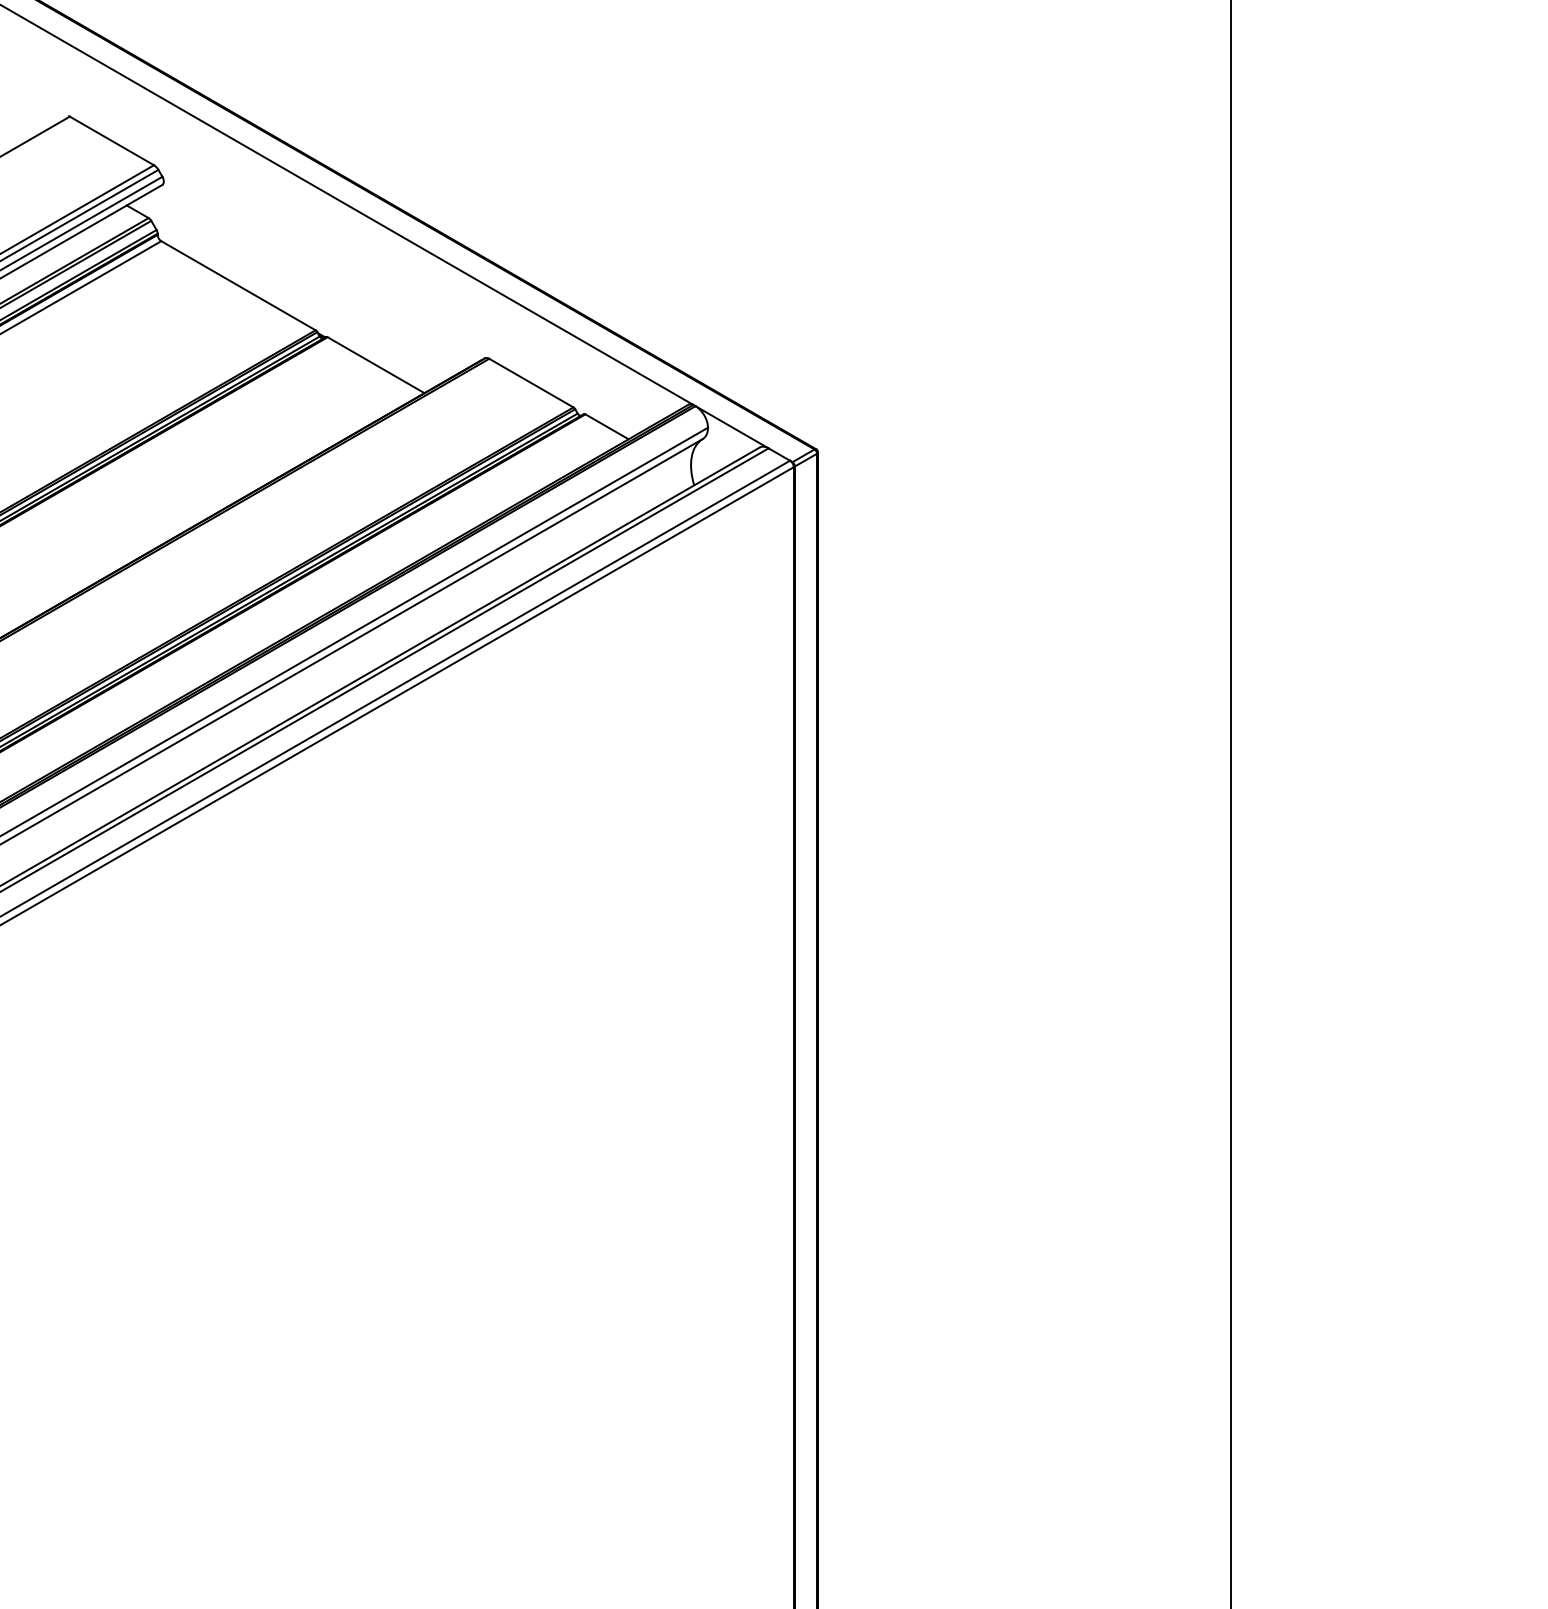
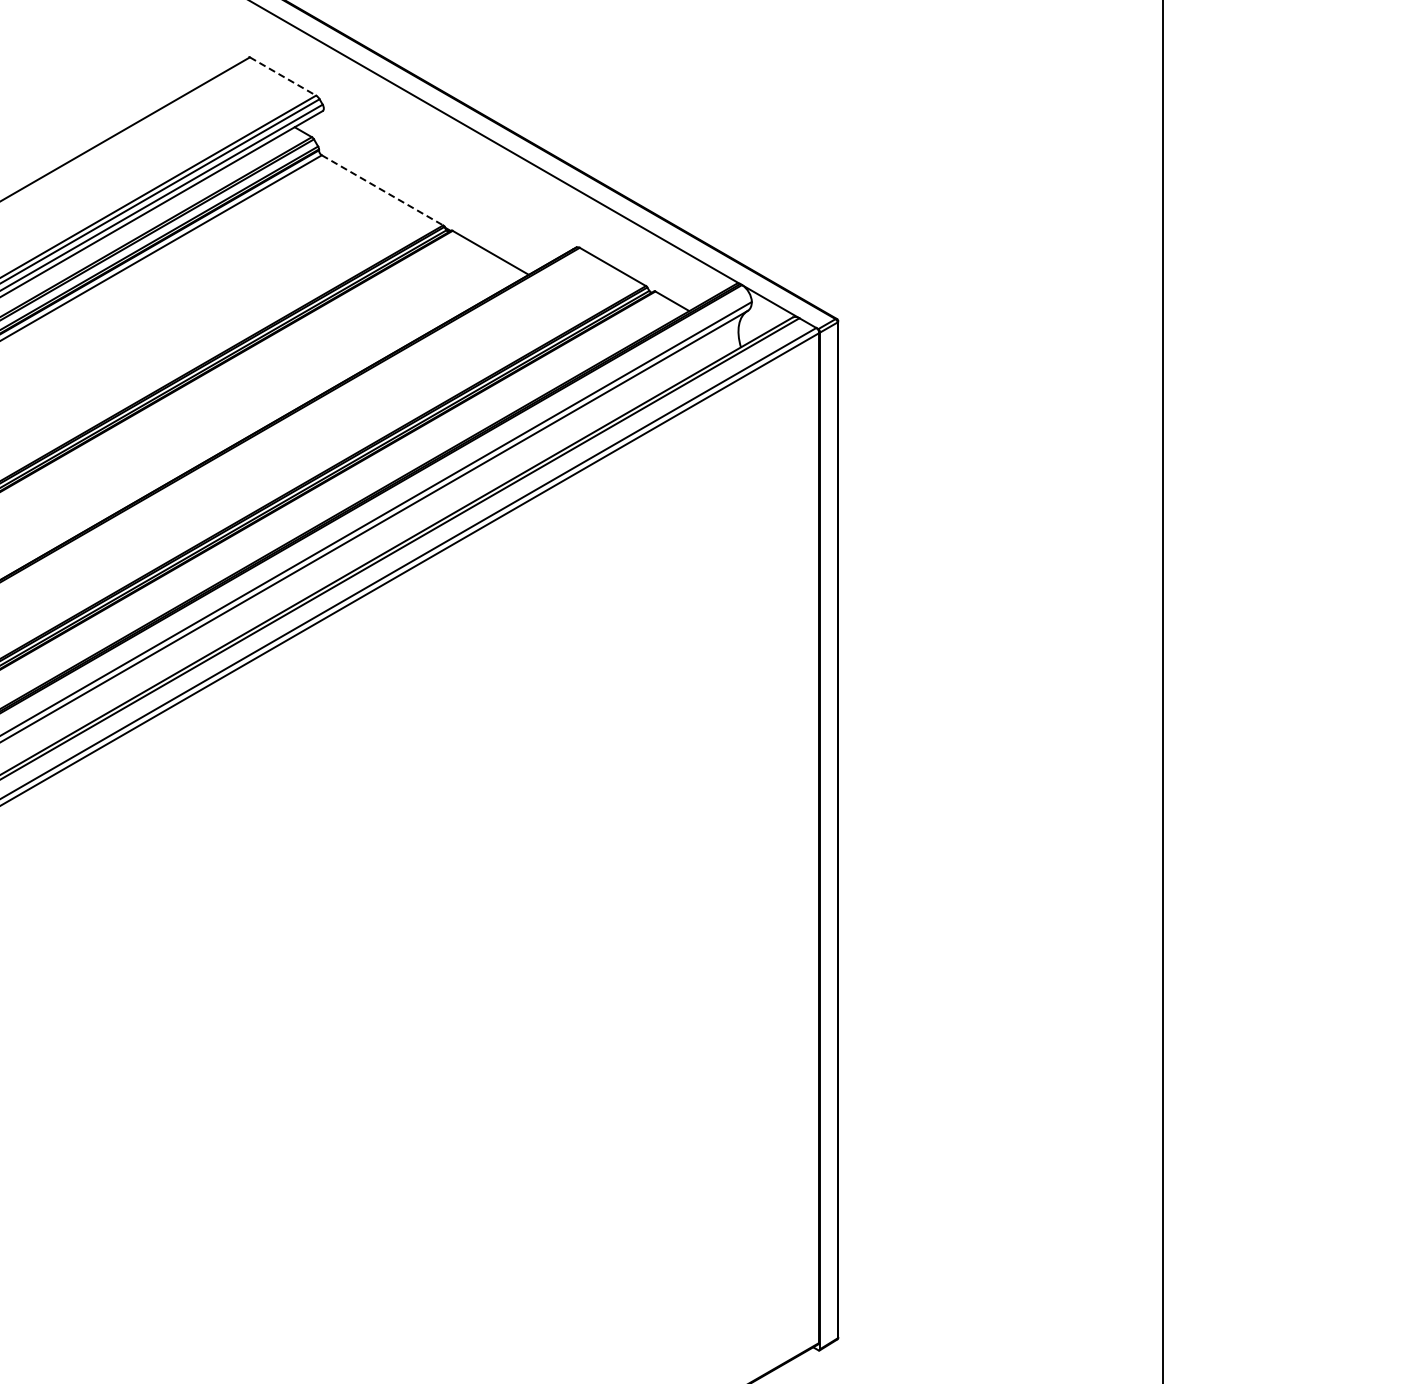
line: (112, 140) -> (283, 76), solid -> dashed
line: (238, 285) -> (382, 190), solid -> dashed

